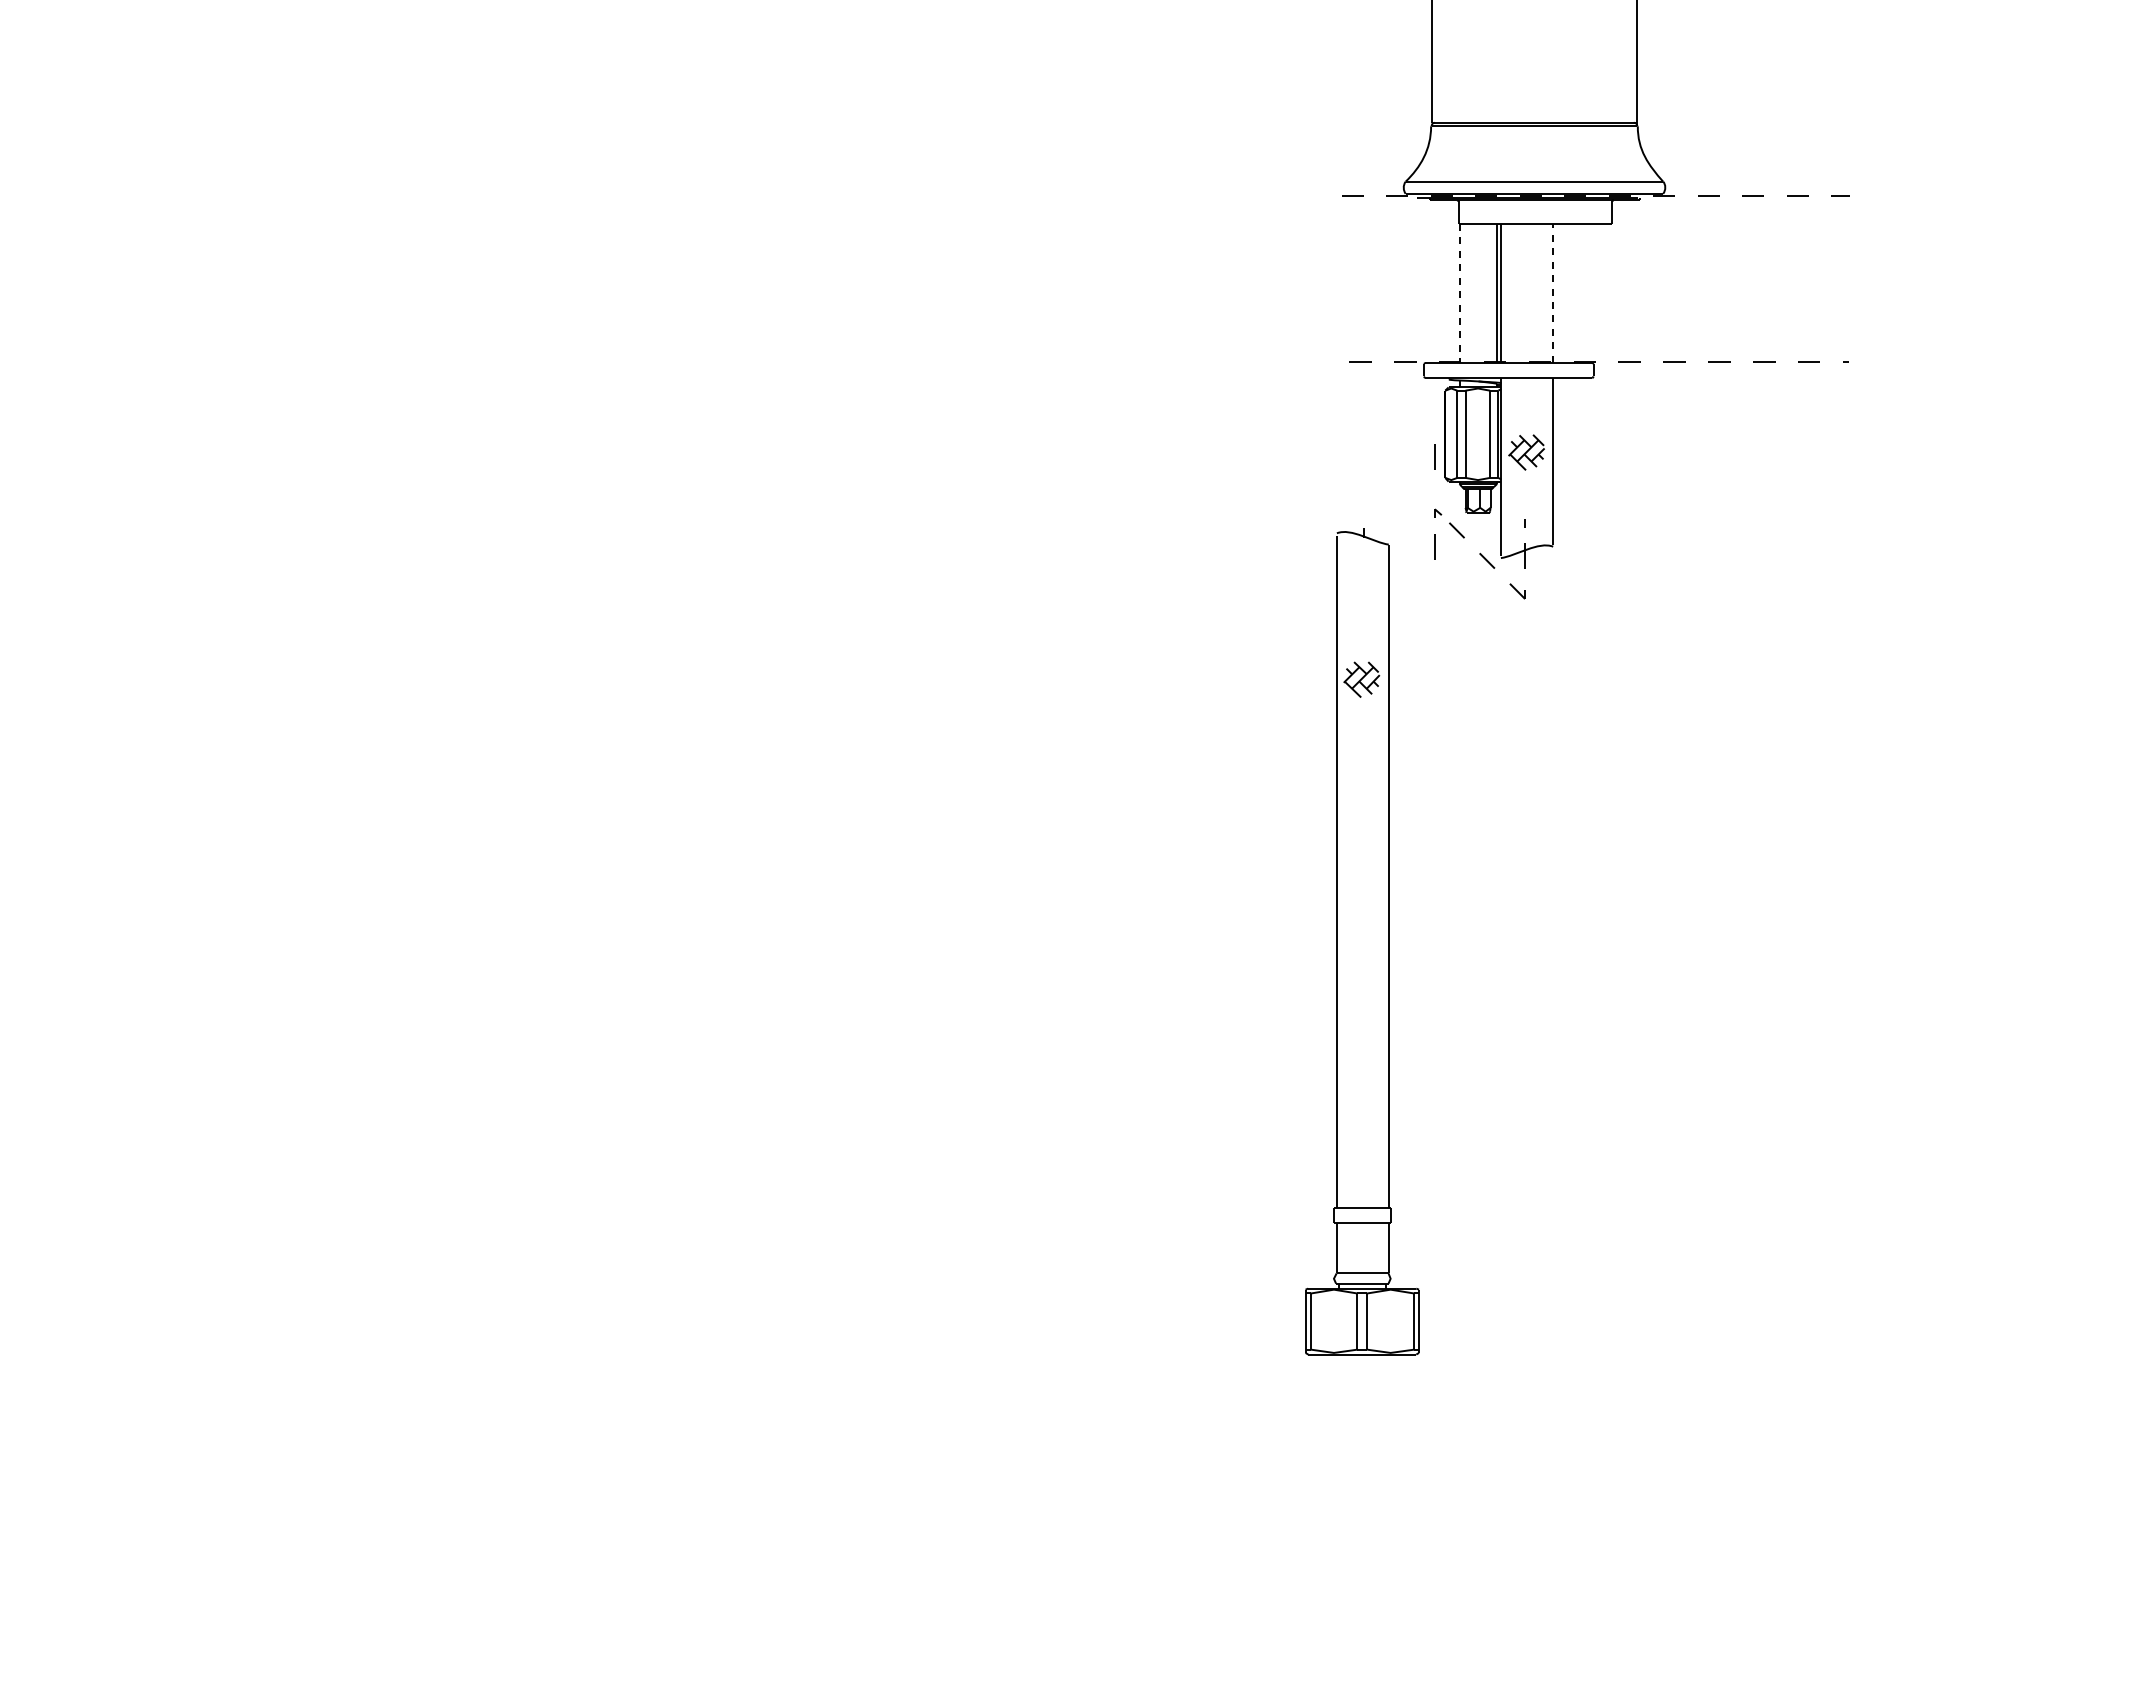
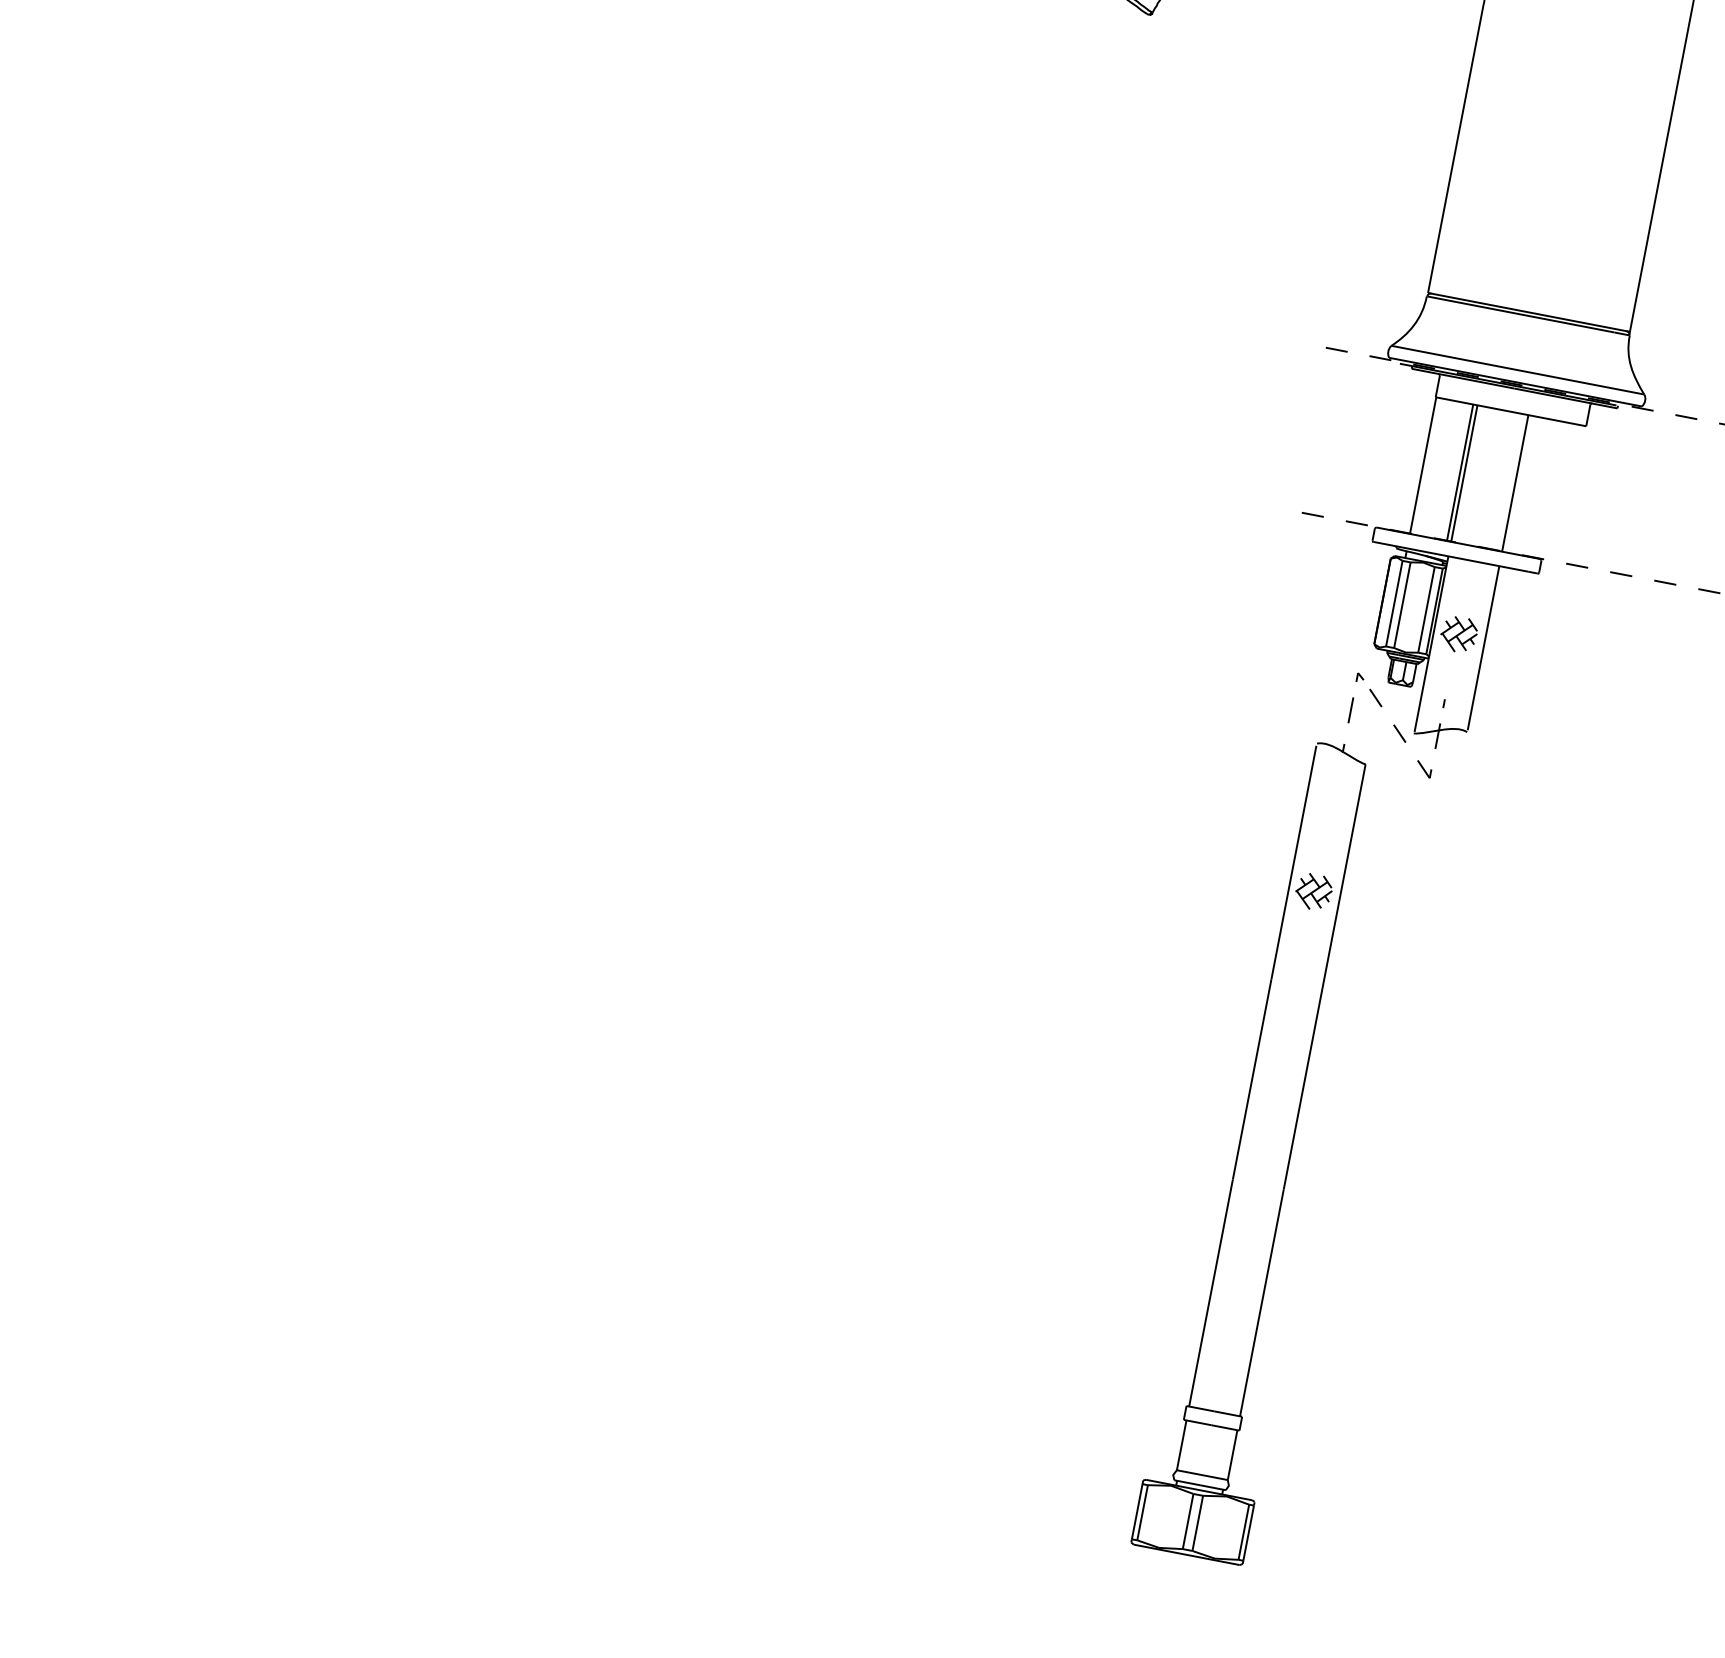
line: (1459, 293) -> (1423, 465), dashed -> solid
line: (1553, 293) -> (1515, 483), dashed -> solid
line: (1434, 456) -> (1367, 621), removed
part: (1337, 941) -> (1240, 1144), moved

